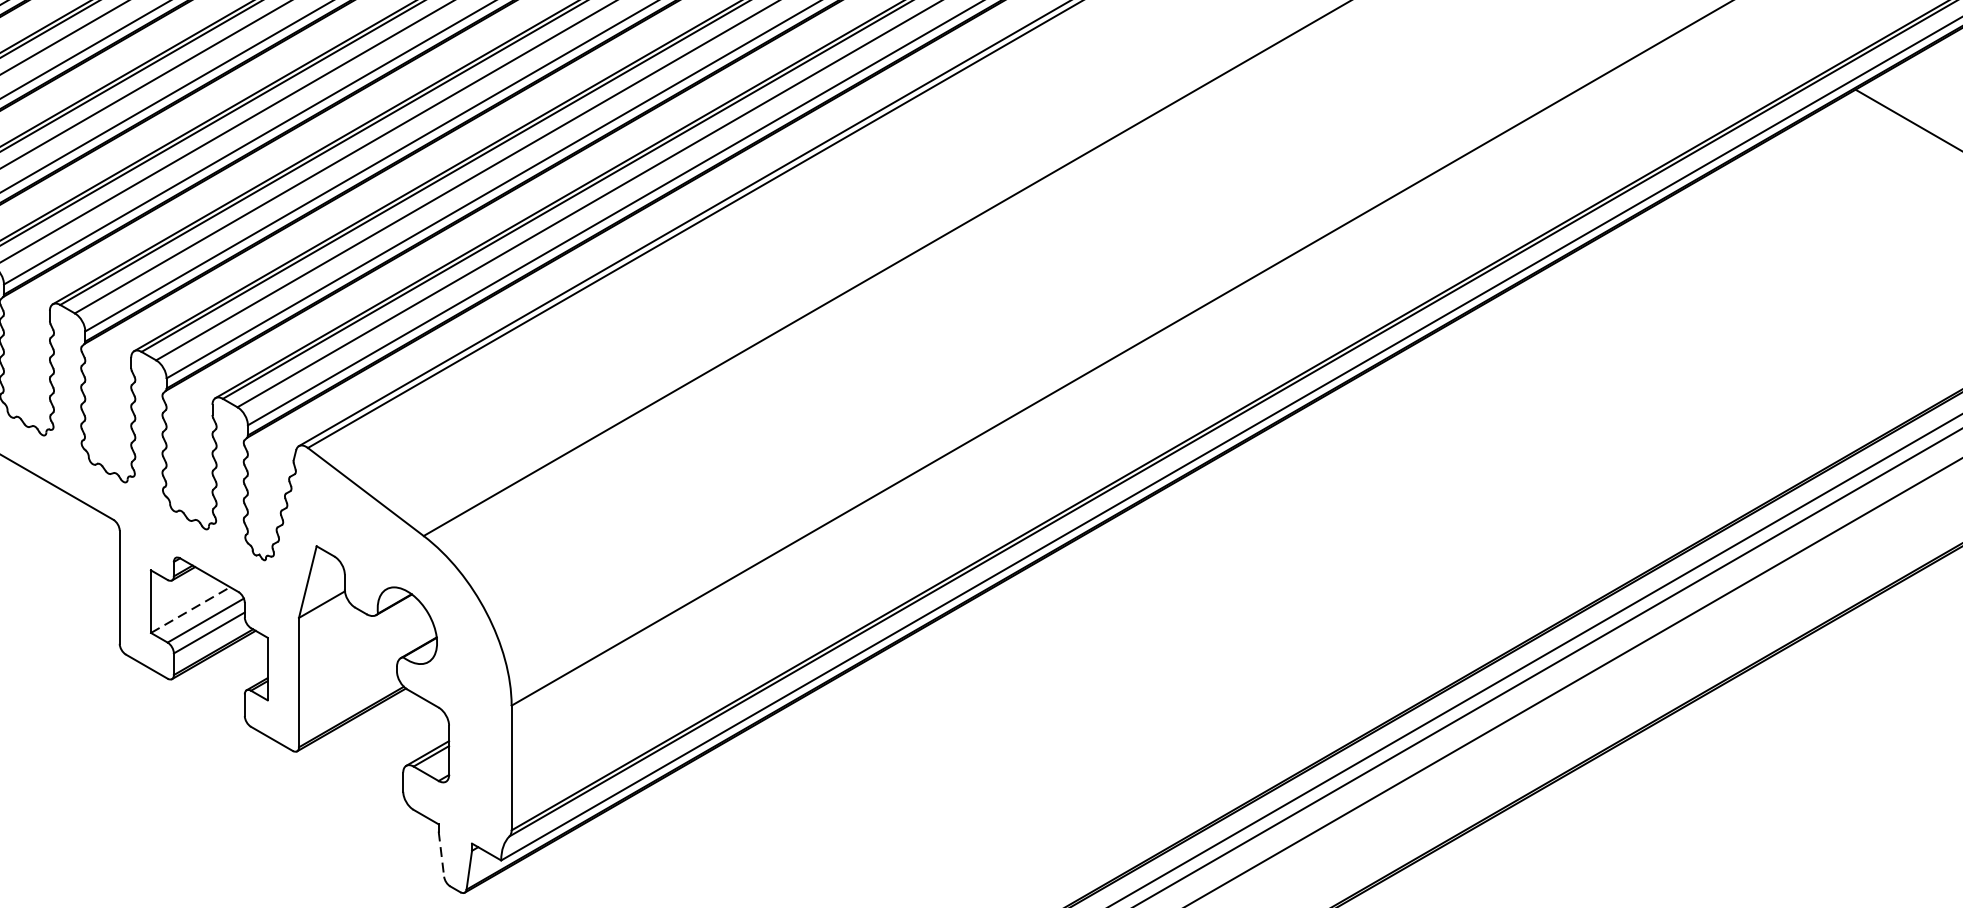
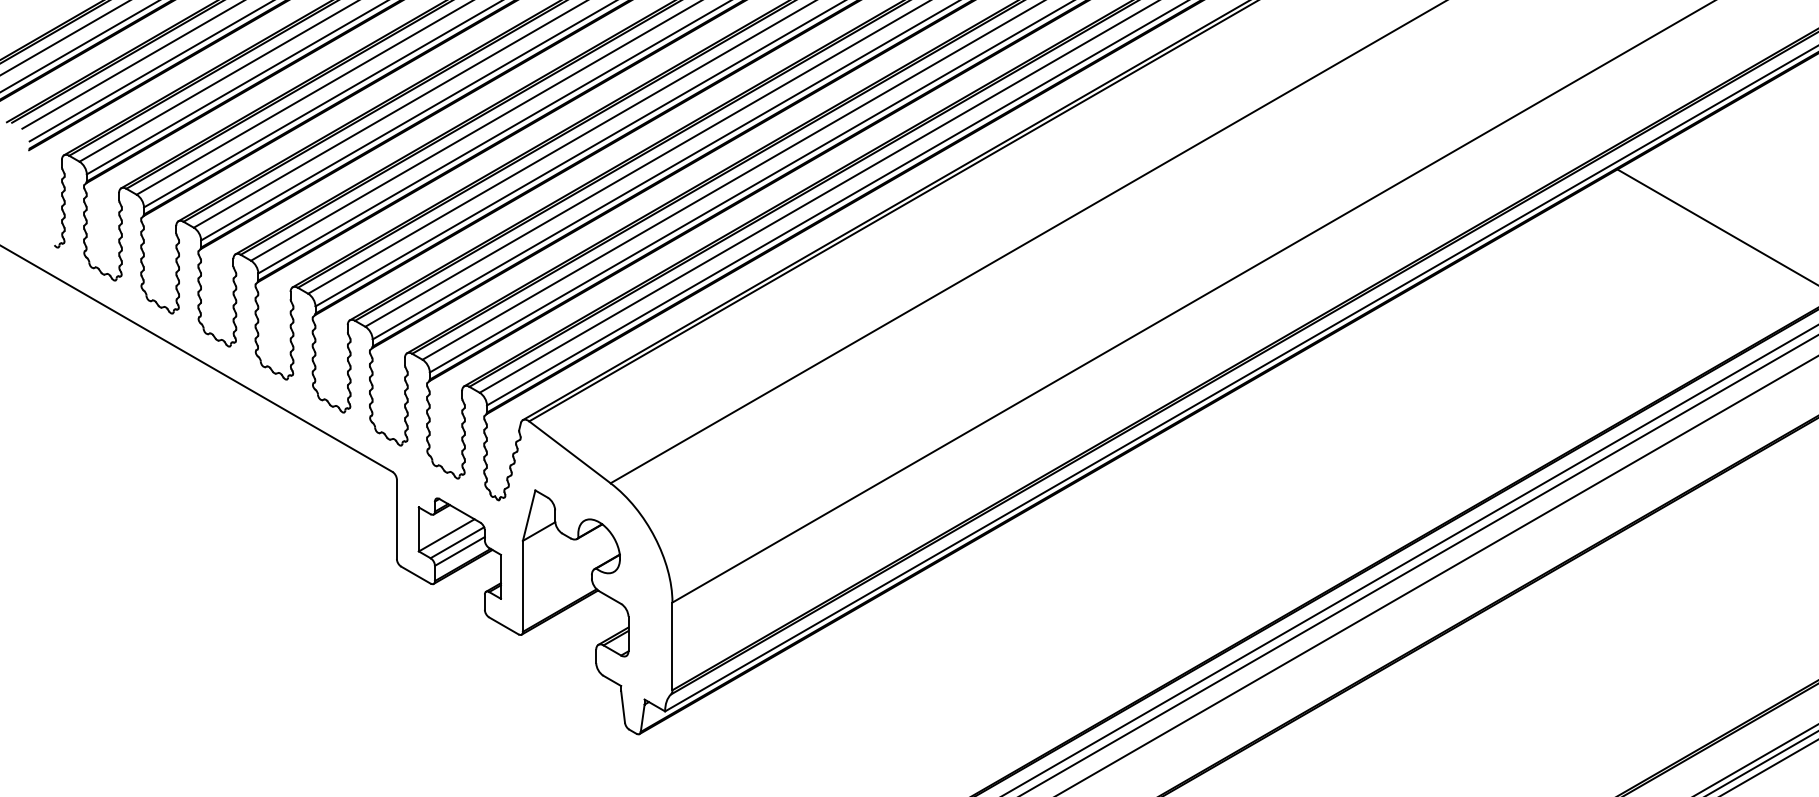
line: (191, 610) -> (447, 535), dashed -> solid
line: (442, 853) -> (623, 706), dashed -> solid

